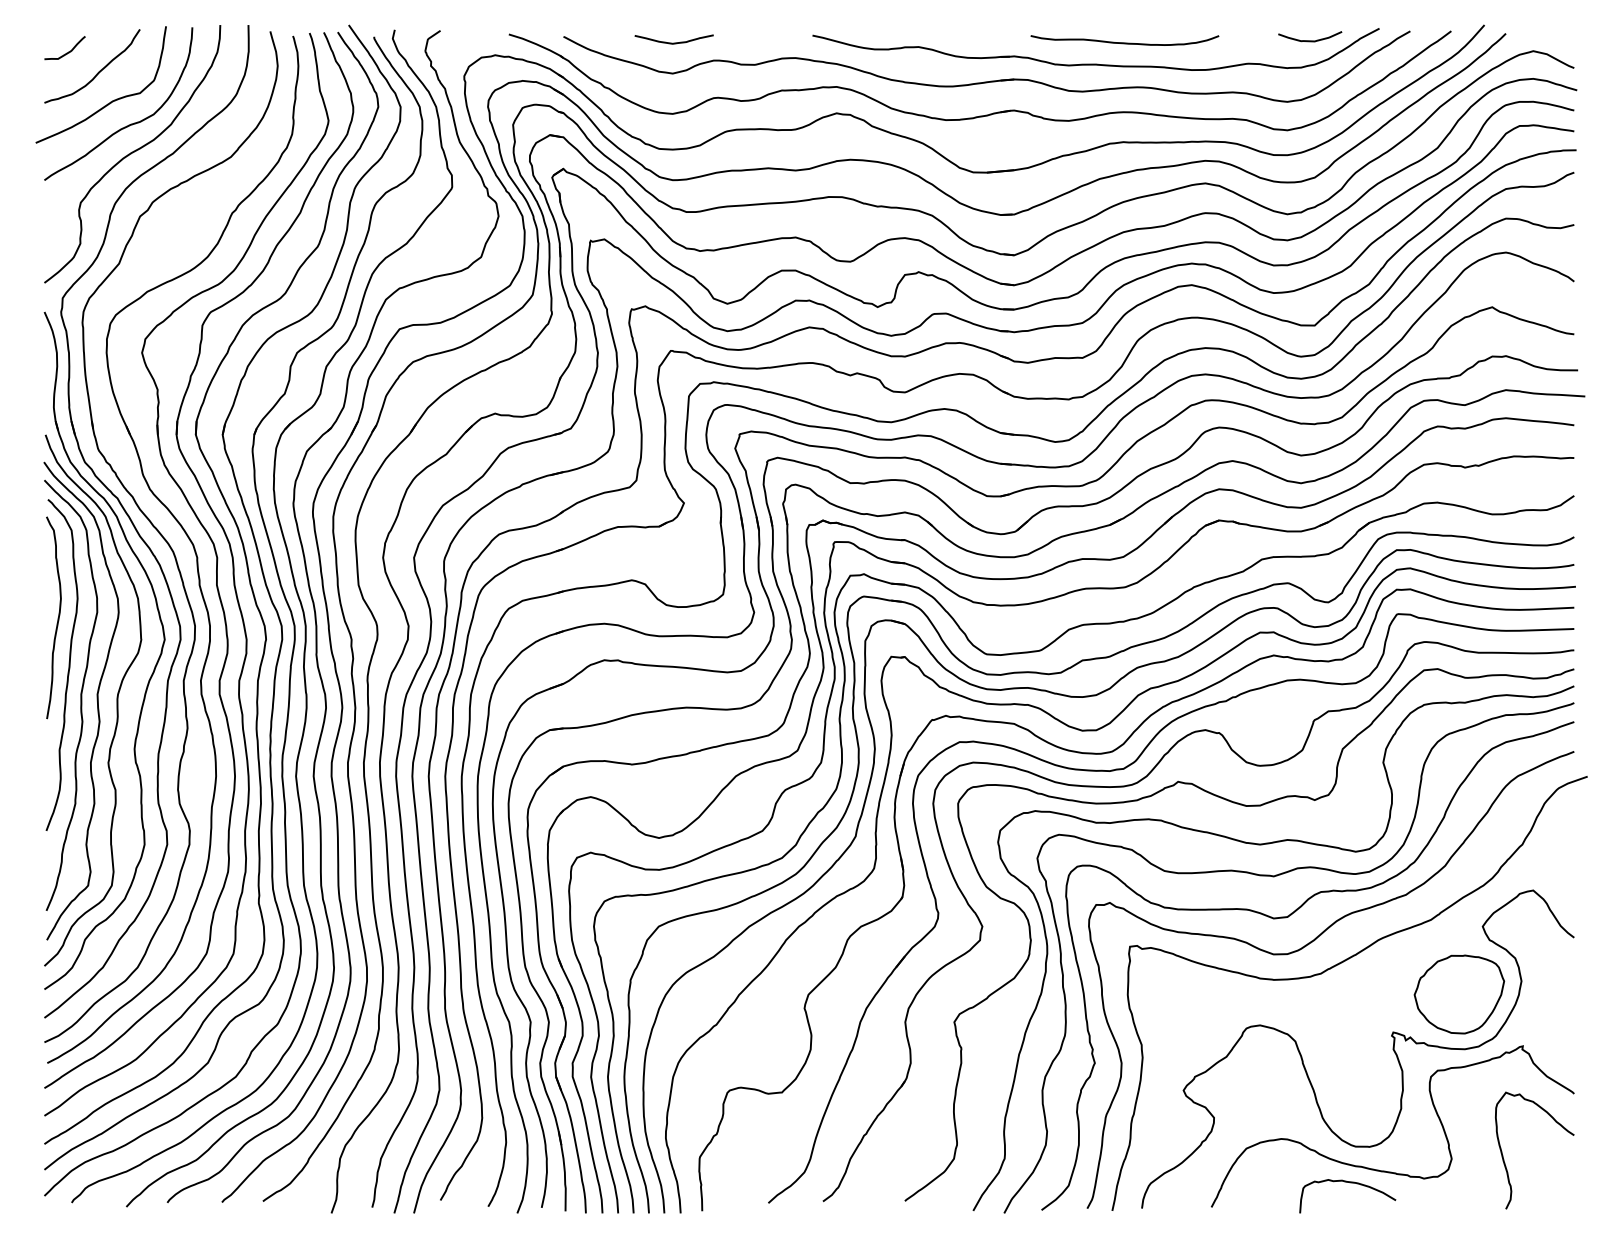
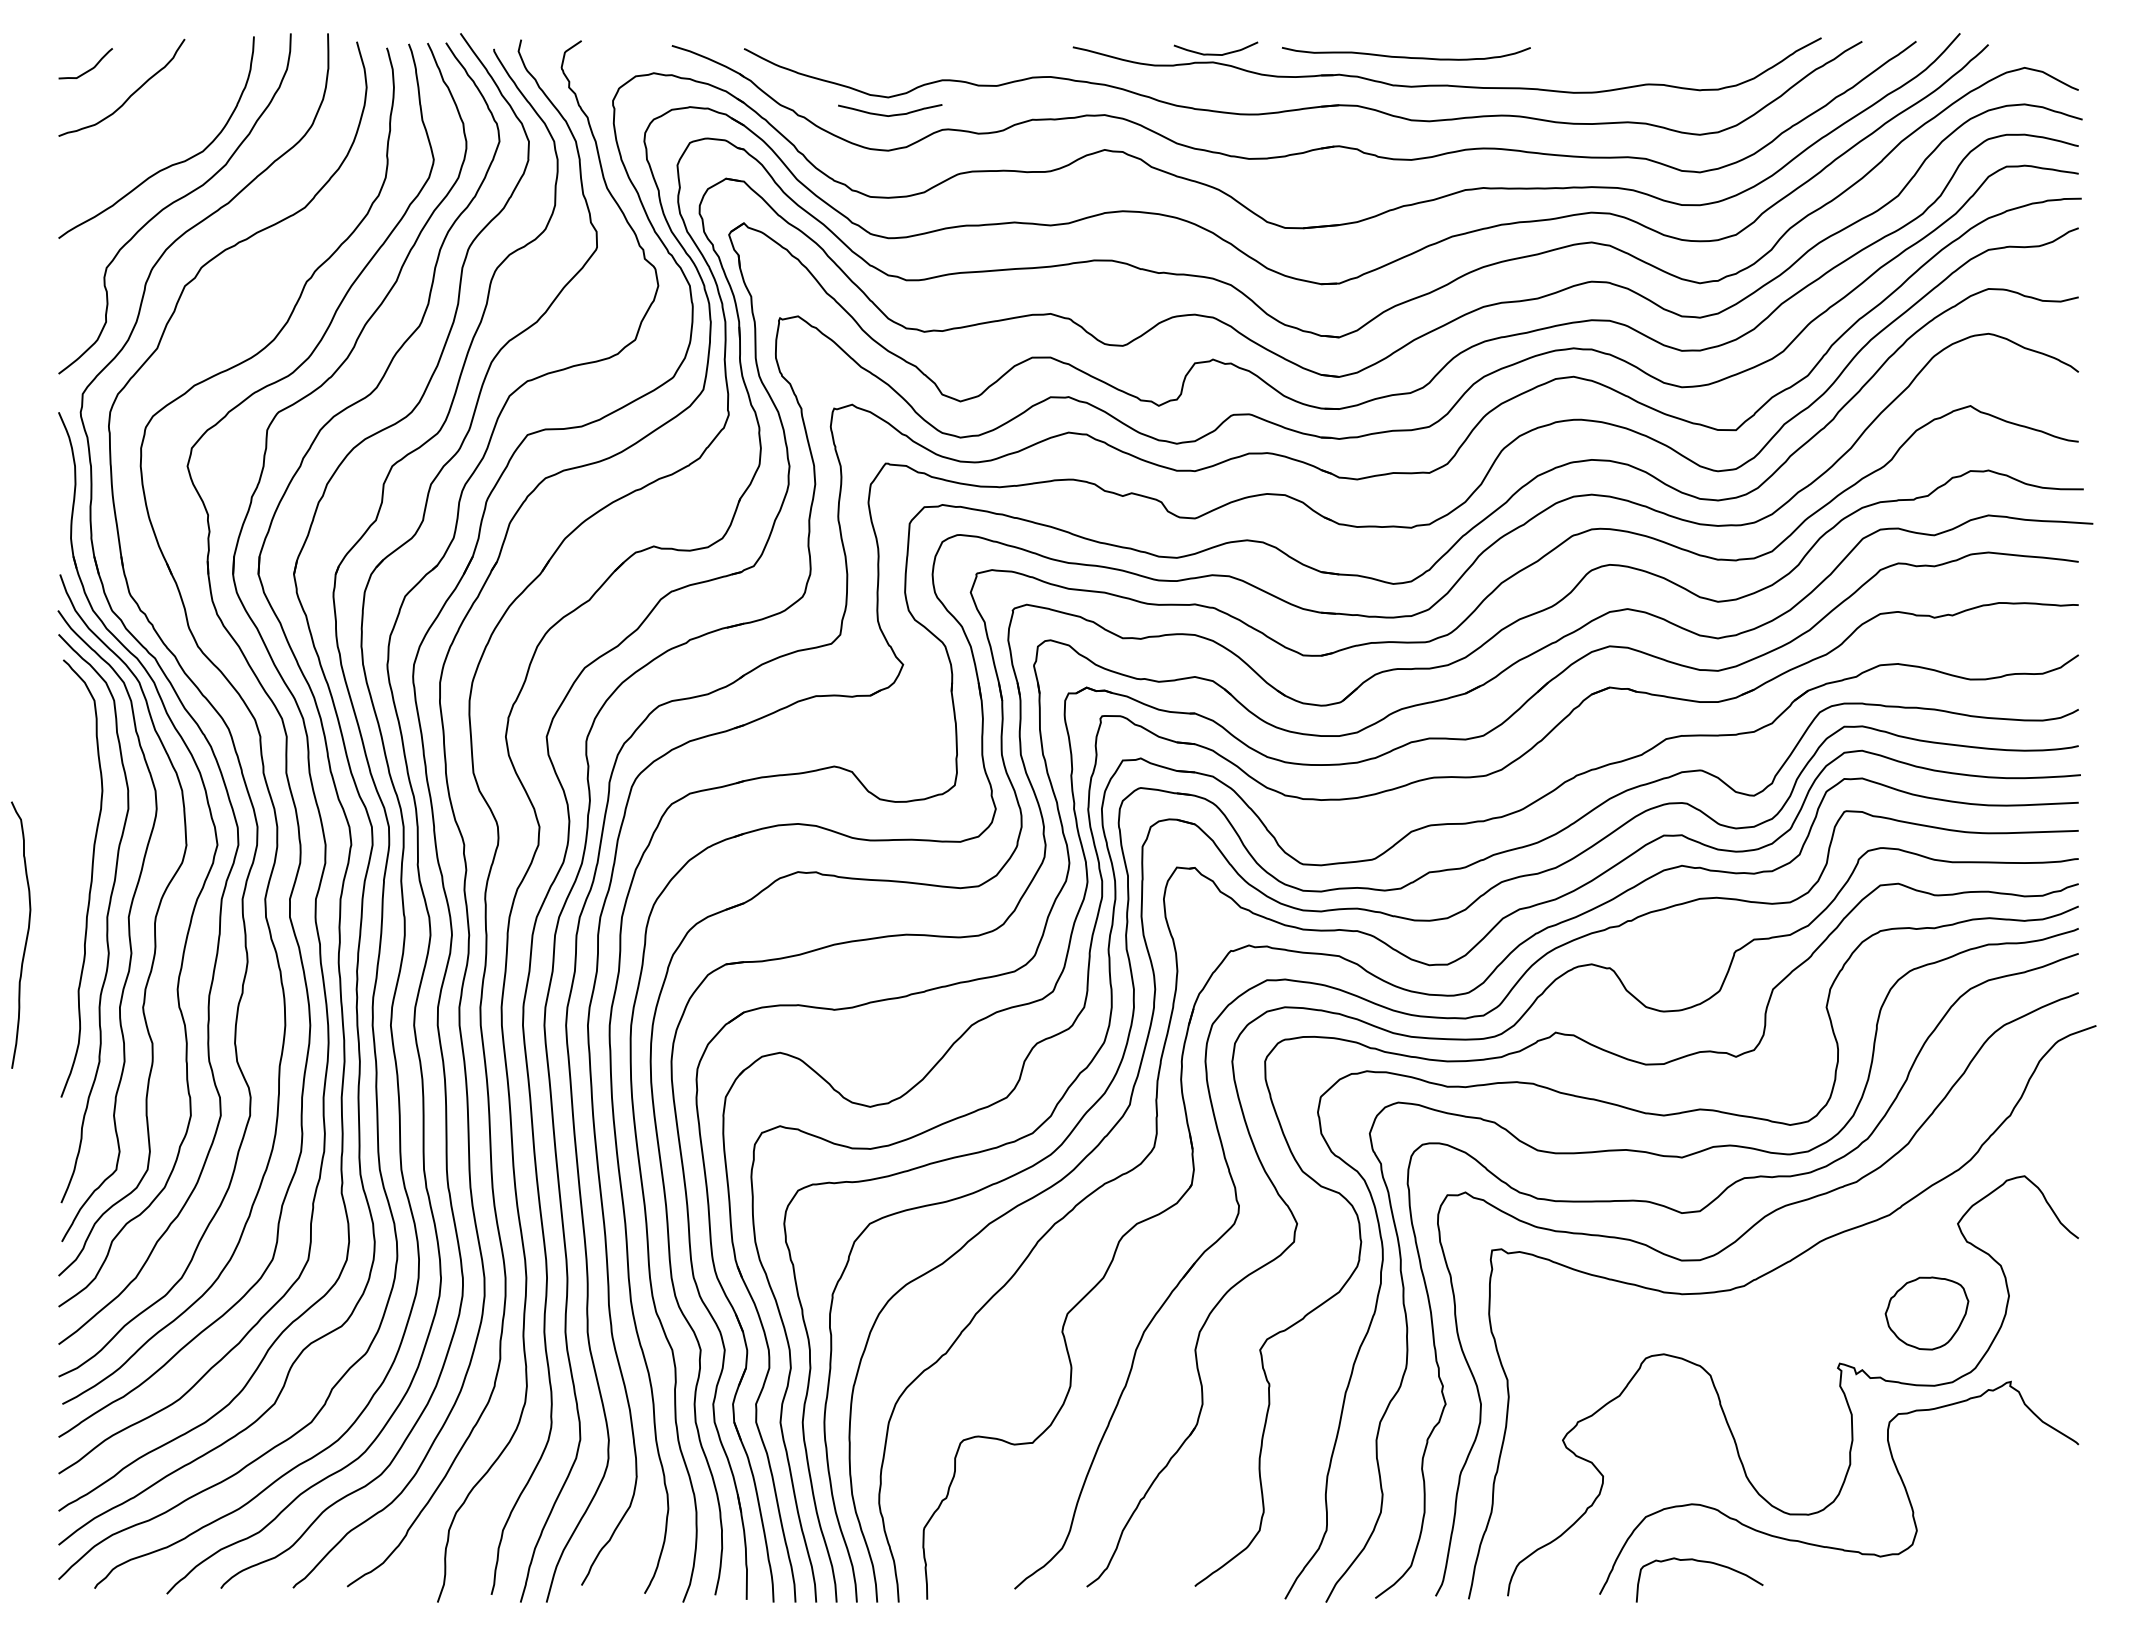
curve: (1309, 40) -> (1215, 53), moved
curve: (674, 42) -> (890, 114), moved
curve: (1124, 42) -> (1405, 56), moved
curve: (111, 100) -> (147, 133), removed
curve: (57, 617) -> (26, 934), moved
part: (1458, 994) -> (1926, 1313), size x0.7
curve: (1503, 1157) -> (1985, 1528), removed
curve: (1349, 1183) -> (1701, 1562), moved

